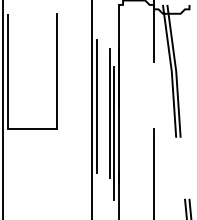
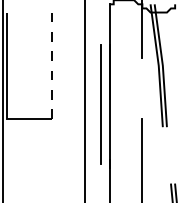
line: (56, 71) -> (52, 65), solid -> dashed
line: (96, 106) -> (89, 98), removed
line: (114, 132) -> (105, 122), removed

